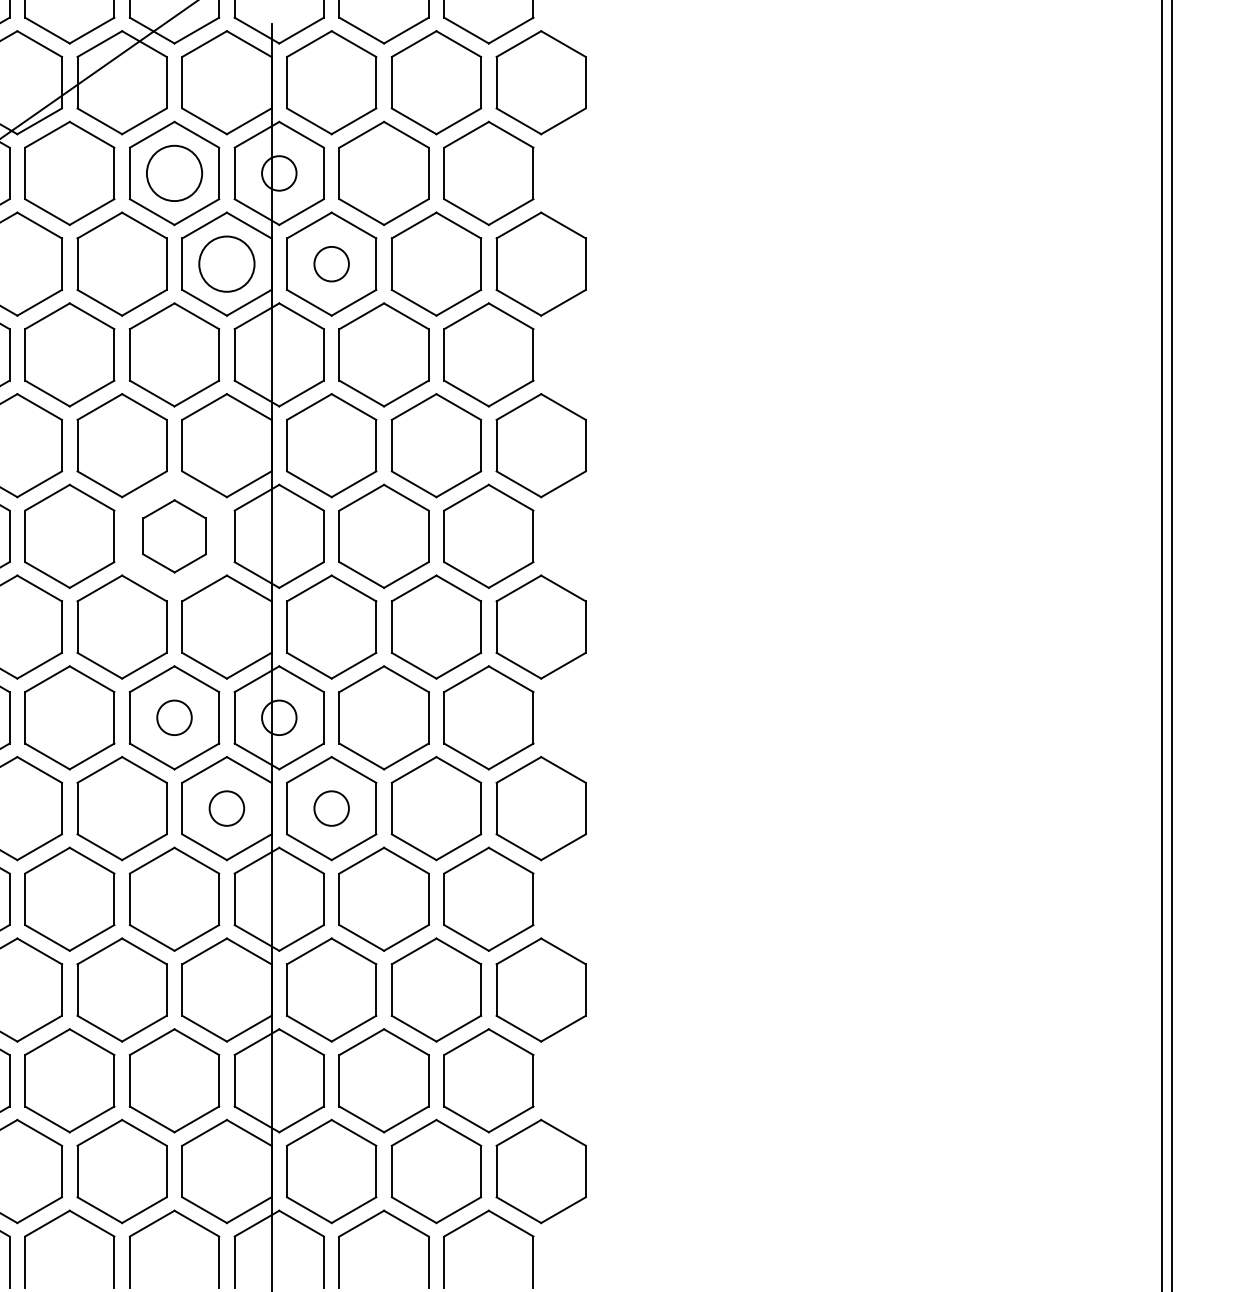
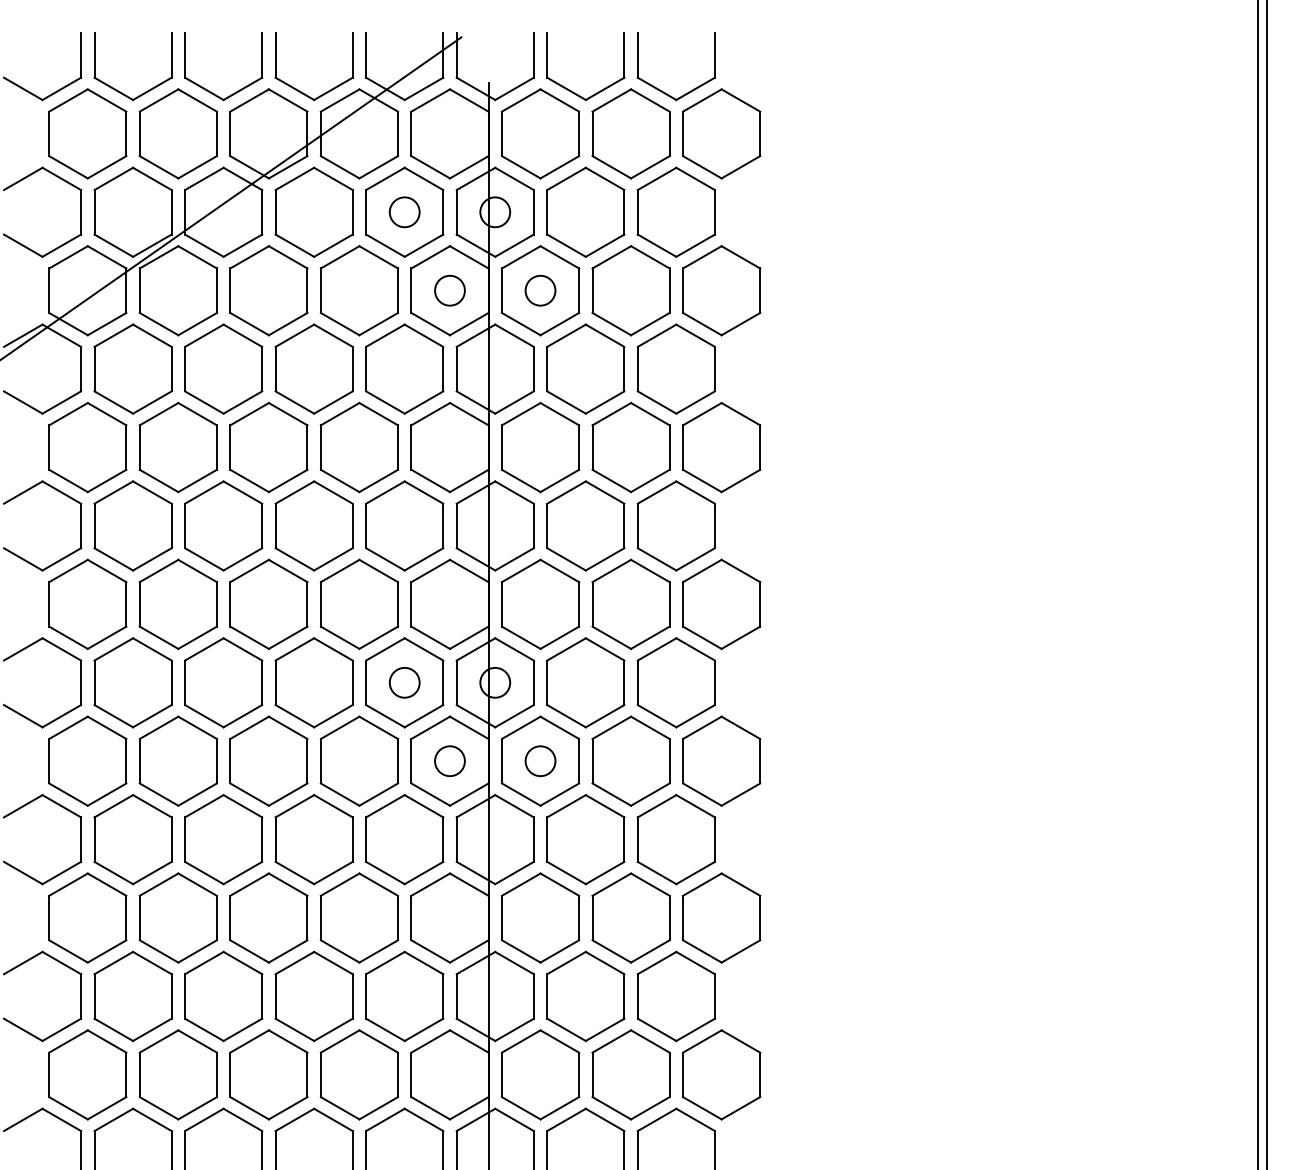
circle: (174, 173) -> (404, 212), size x0.62
circle: (226, 263) -> (449, 290), size x0.62
part: (174, 535) -> (404, 525), size x1.43

